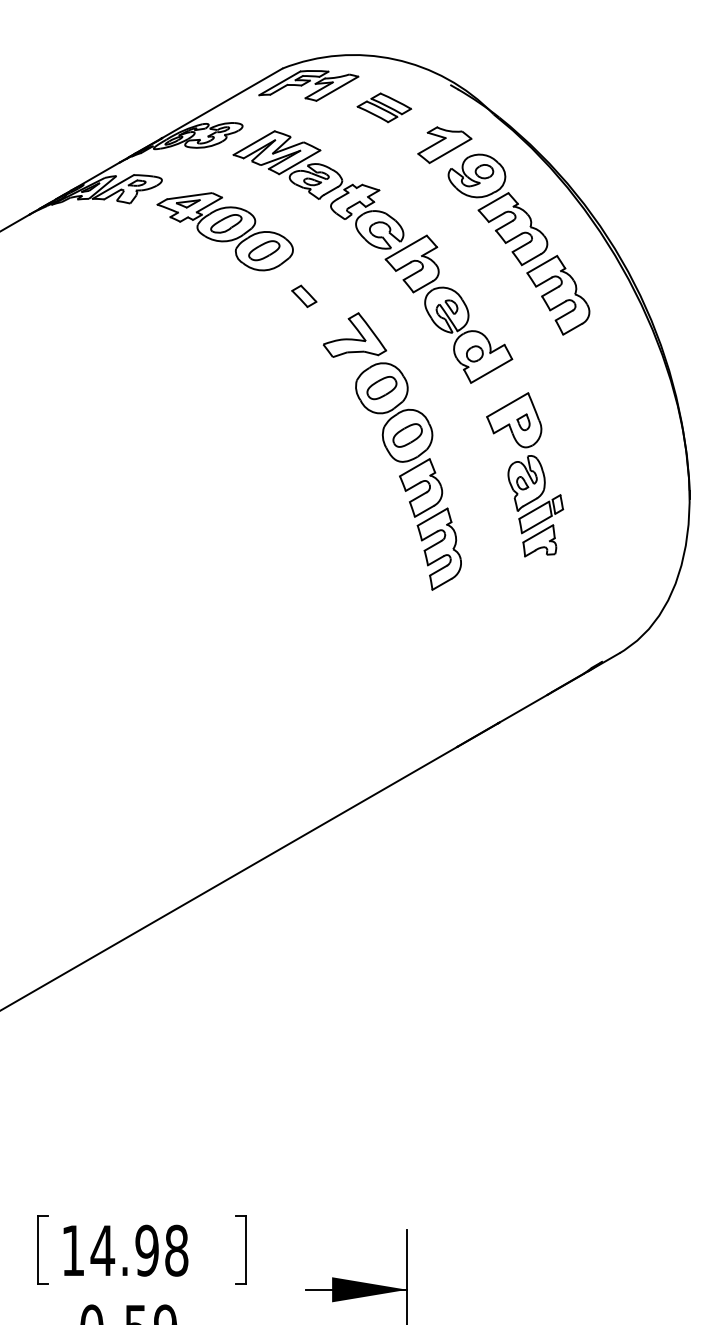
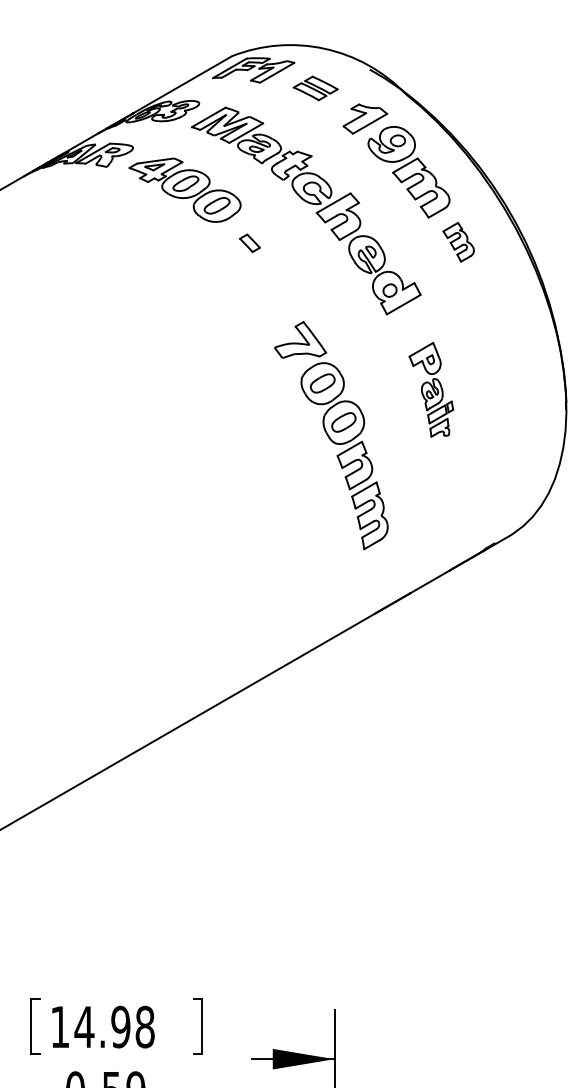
part: (558, 294) -> (458, 241), size x0.6
part: (391, 451) -> (330, 435), moved
part: (525, 474) -> (431, 389), size x0.7

